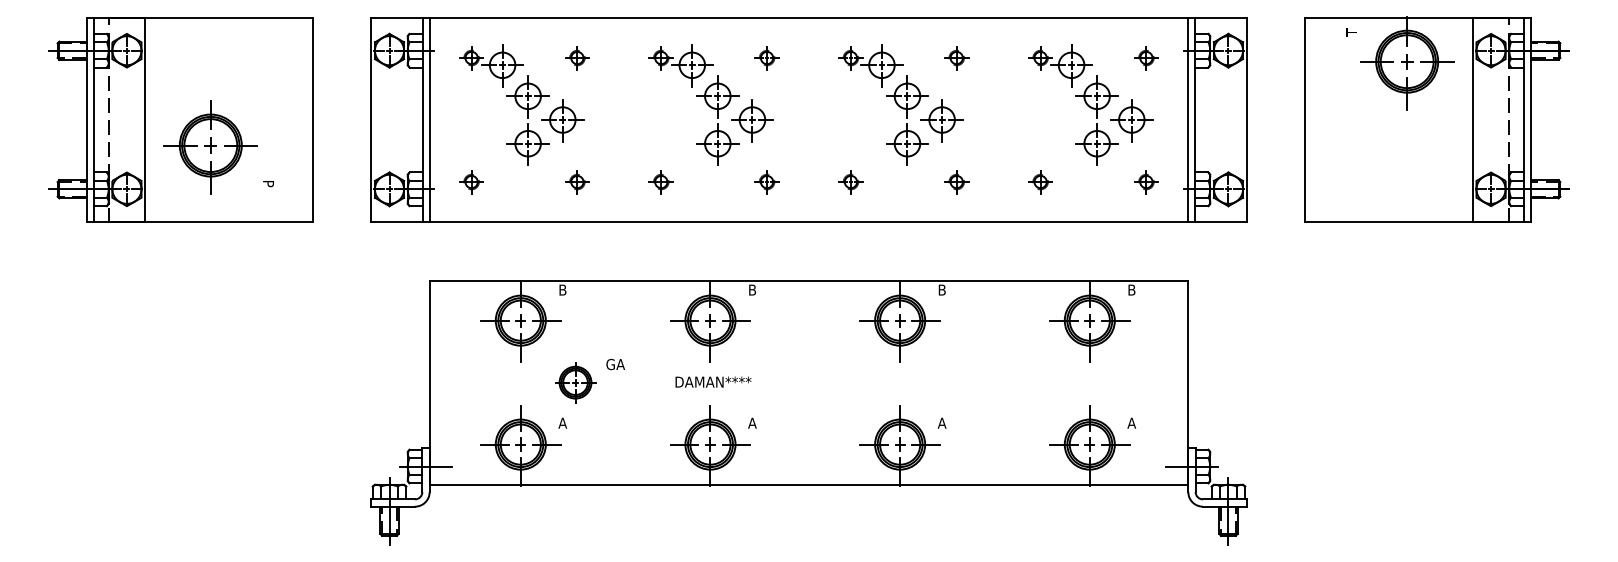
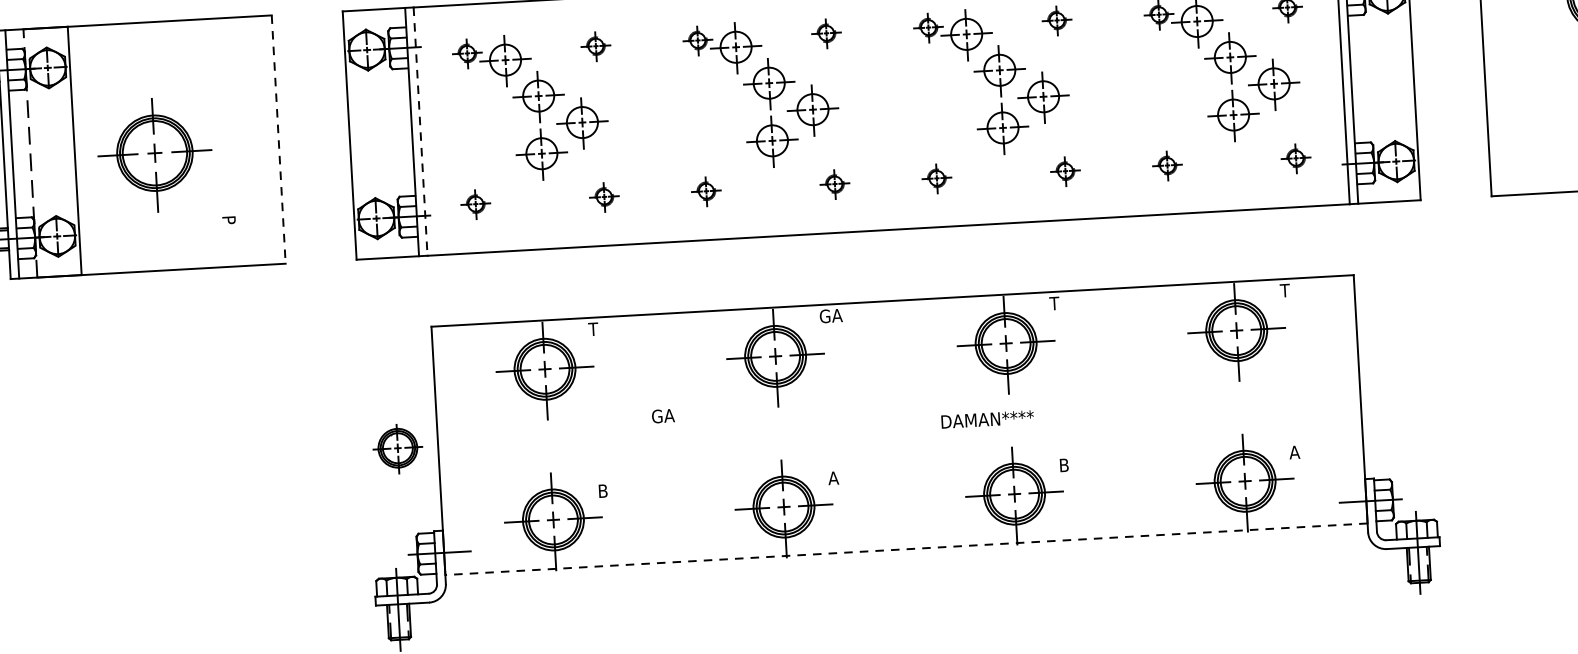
line: (312, 120) -> (278, 140), solid -> dashed
line: (429, 120) -> (420, 132), solid -> dashed
part: (210, 147) -> (154, 155), moved
text: (562, 289) -> (593, 328), B -> T
text: (757, 289) -> (830, 315), B -> GA
text: (941, 289) -> (1054, 302), B -> T
text: (1131, 289) -> (1285, 289), B -> T
text: (713, 381) -> (987, 418), moved
part: (575, 382) -> (397, 448), moved
text: (562, 422) -> (602, 490), A -> B
text: (941, 422) -> (1063, 464), A -> B
line: (808, 484) -> (905, 548), solid -> dashed

